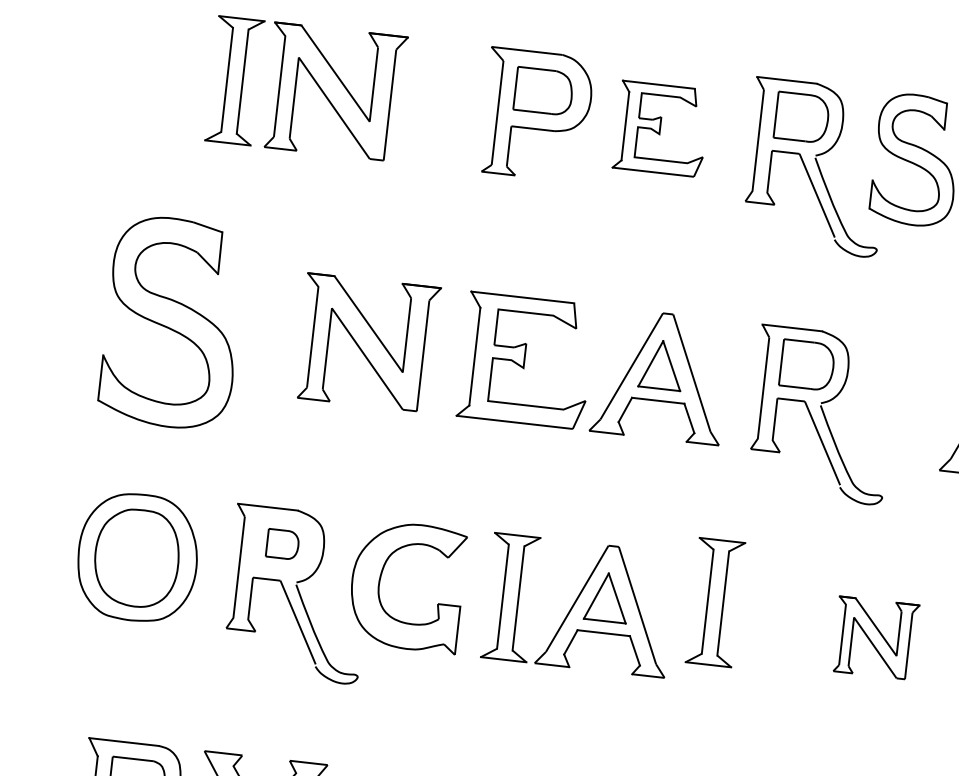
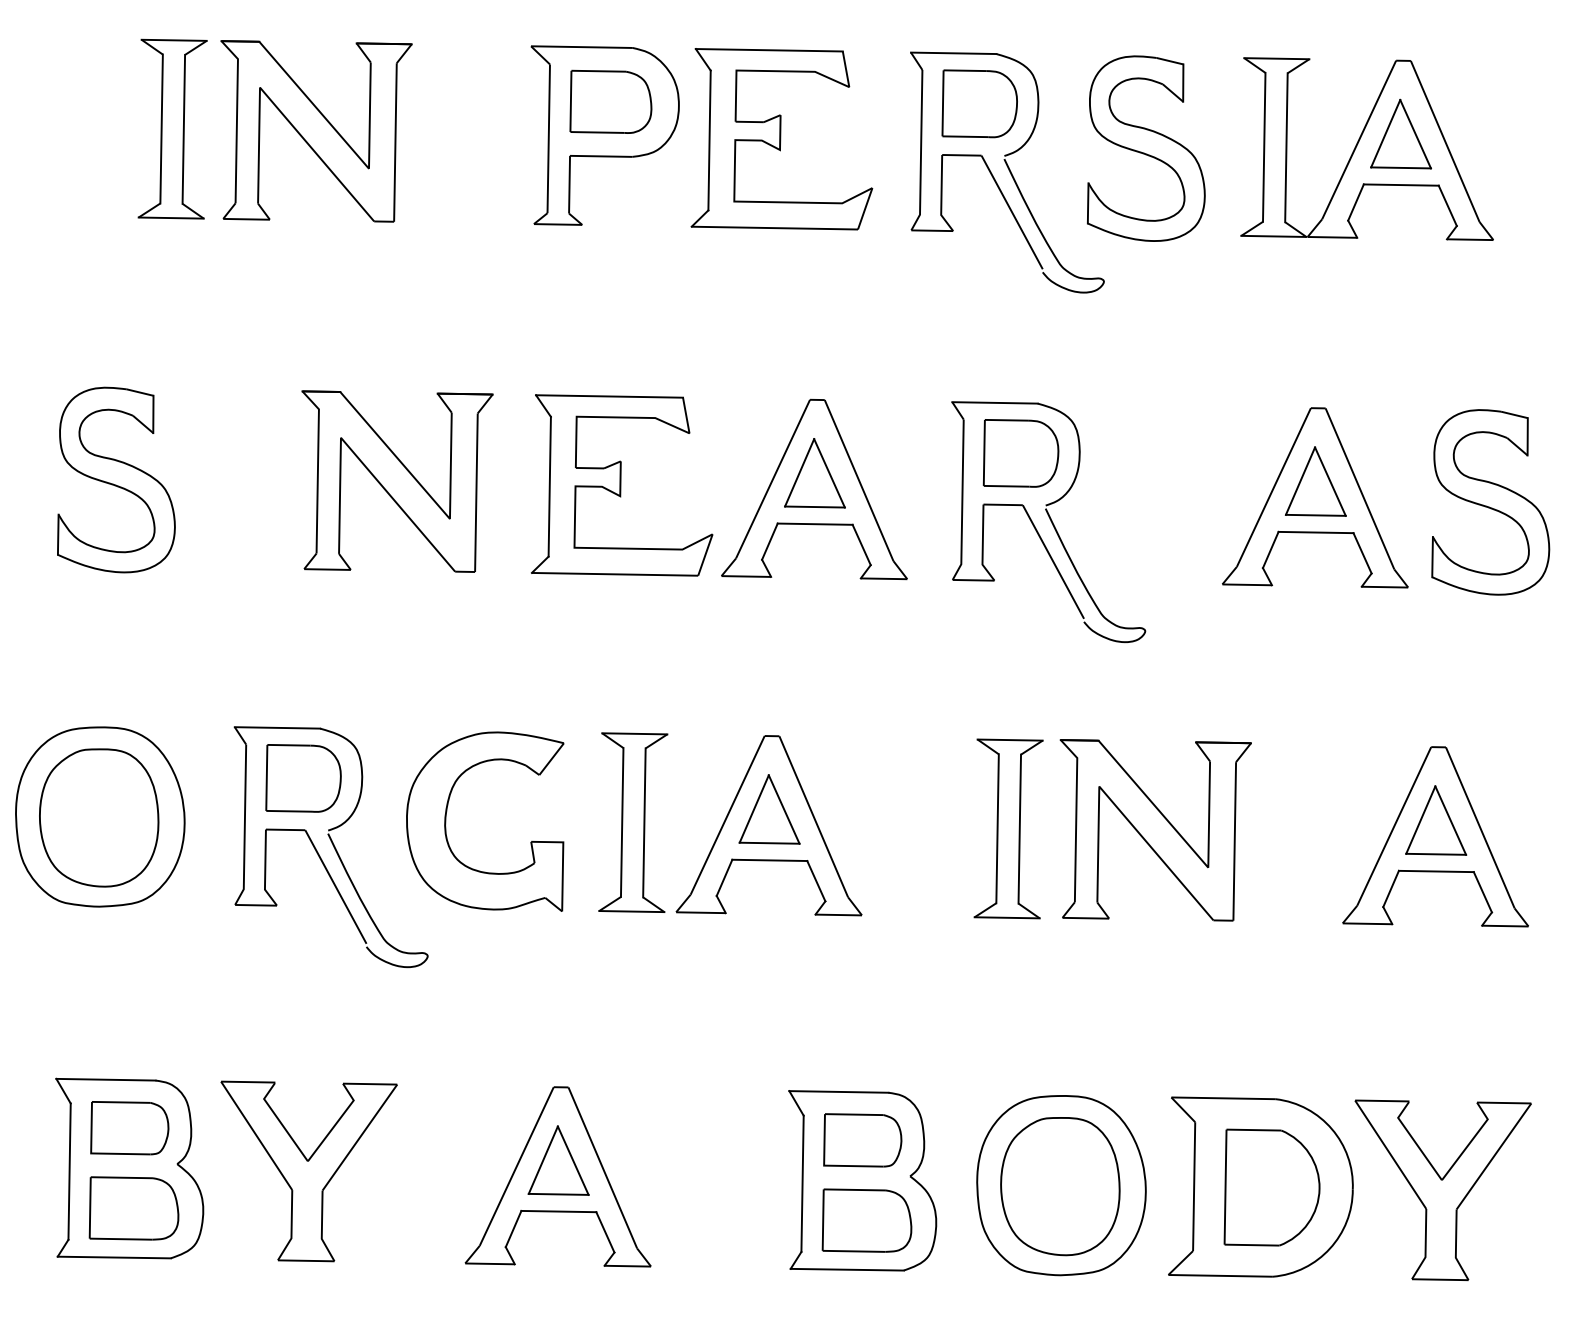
part: (660, 129) -> (781, 139), size x1.43
part: (171, 322) -> (116, 479), size x0.62
part: (282, 544) -> (303, 778), size x1.67
part: (715, 602) -> (1008, 828), moved
part: (875, 638) -> (1155, 830), size x1.67

